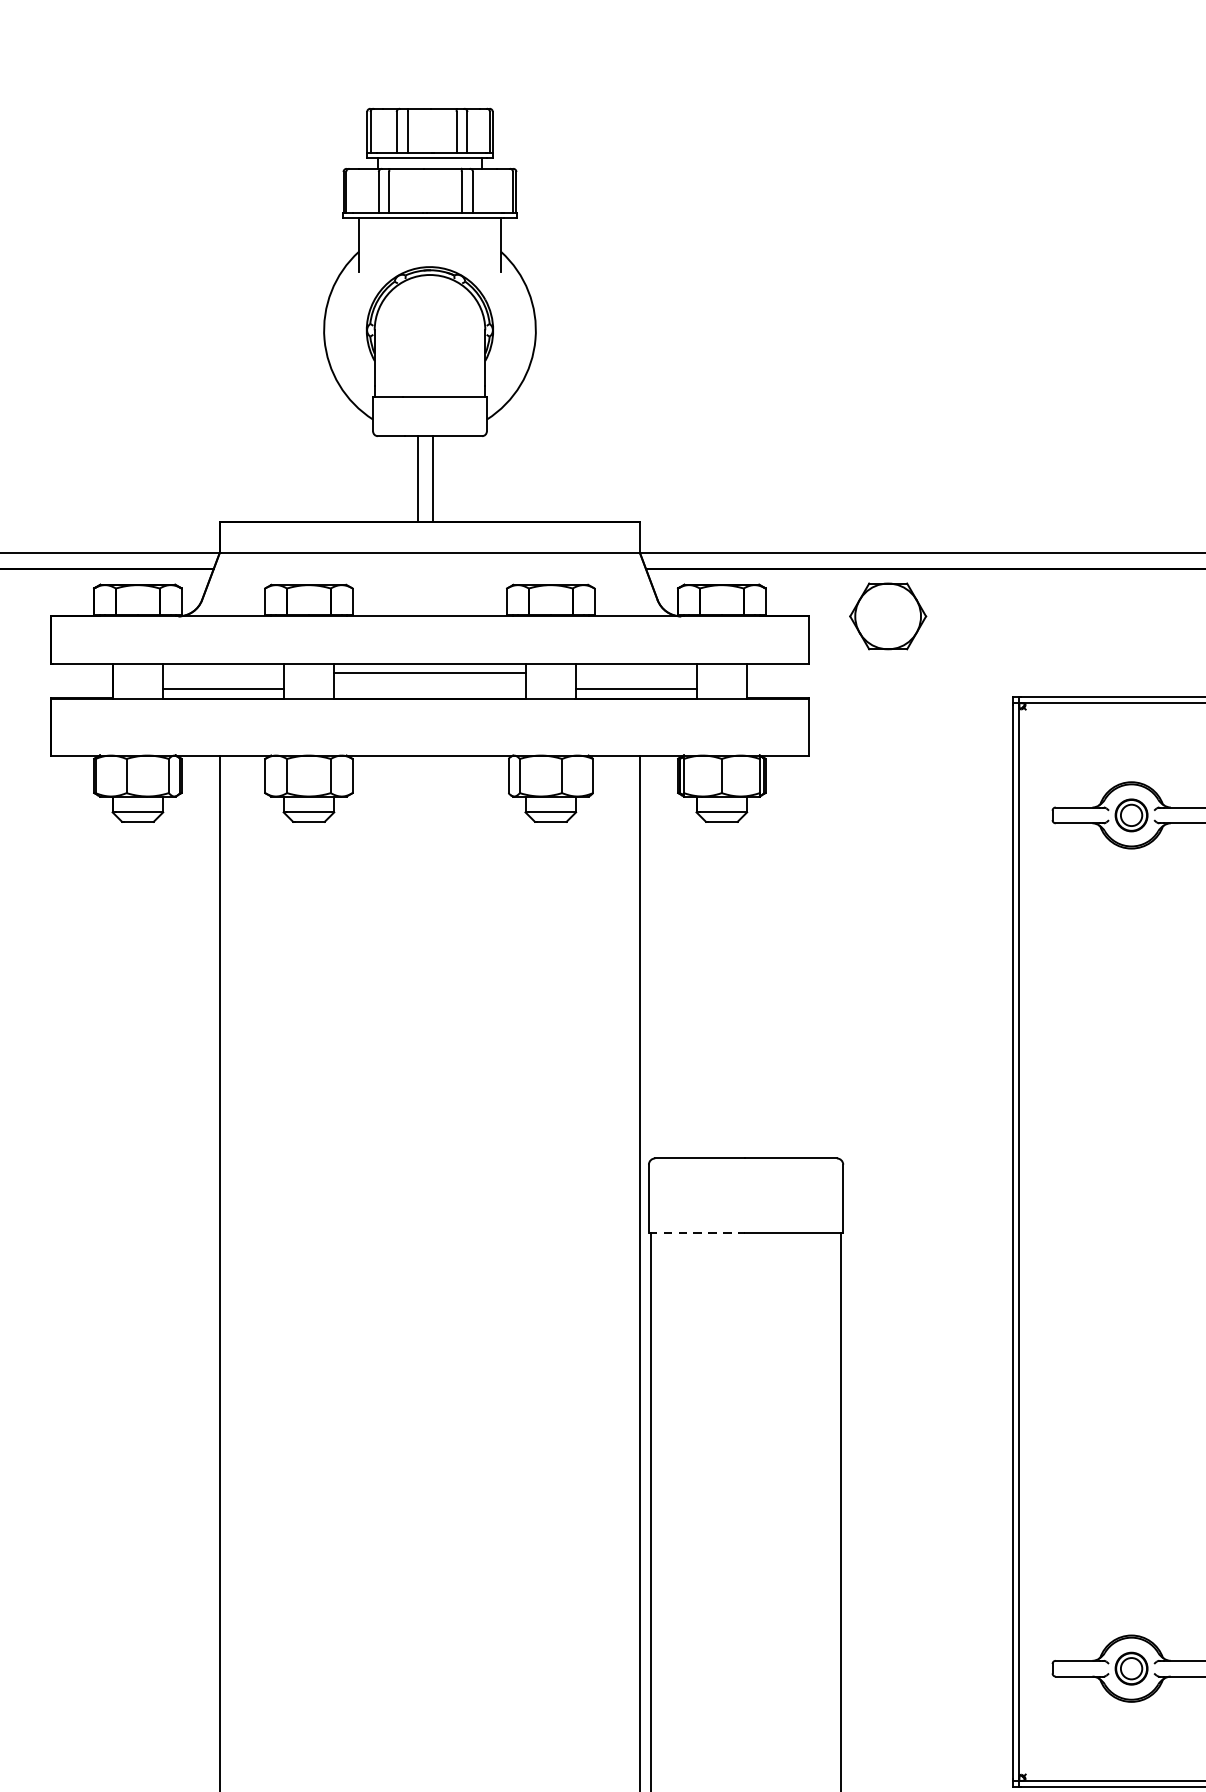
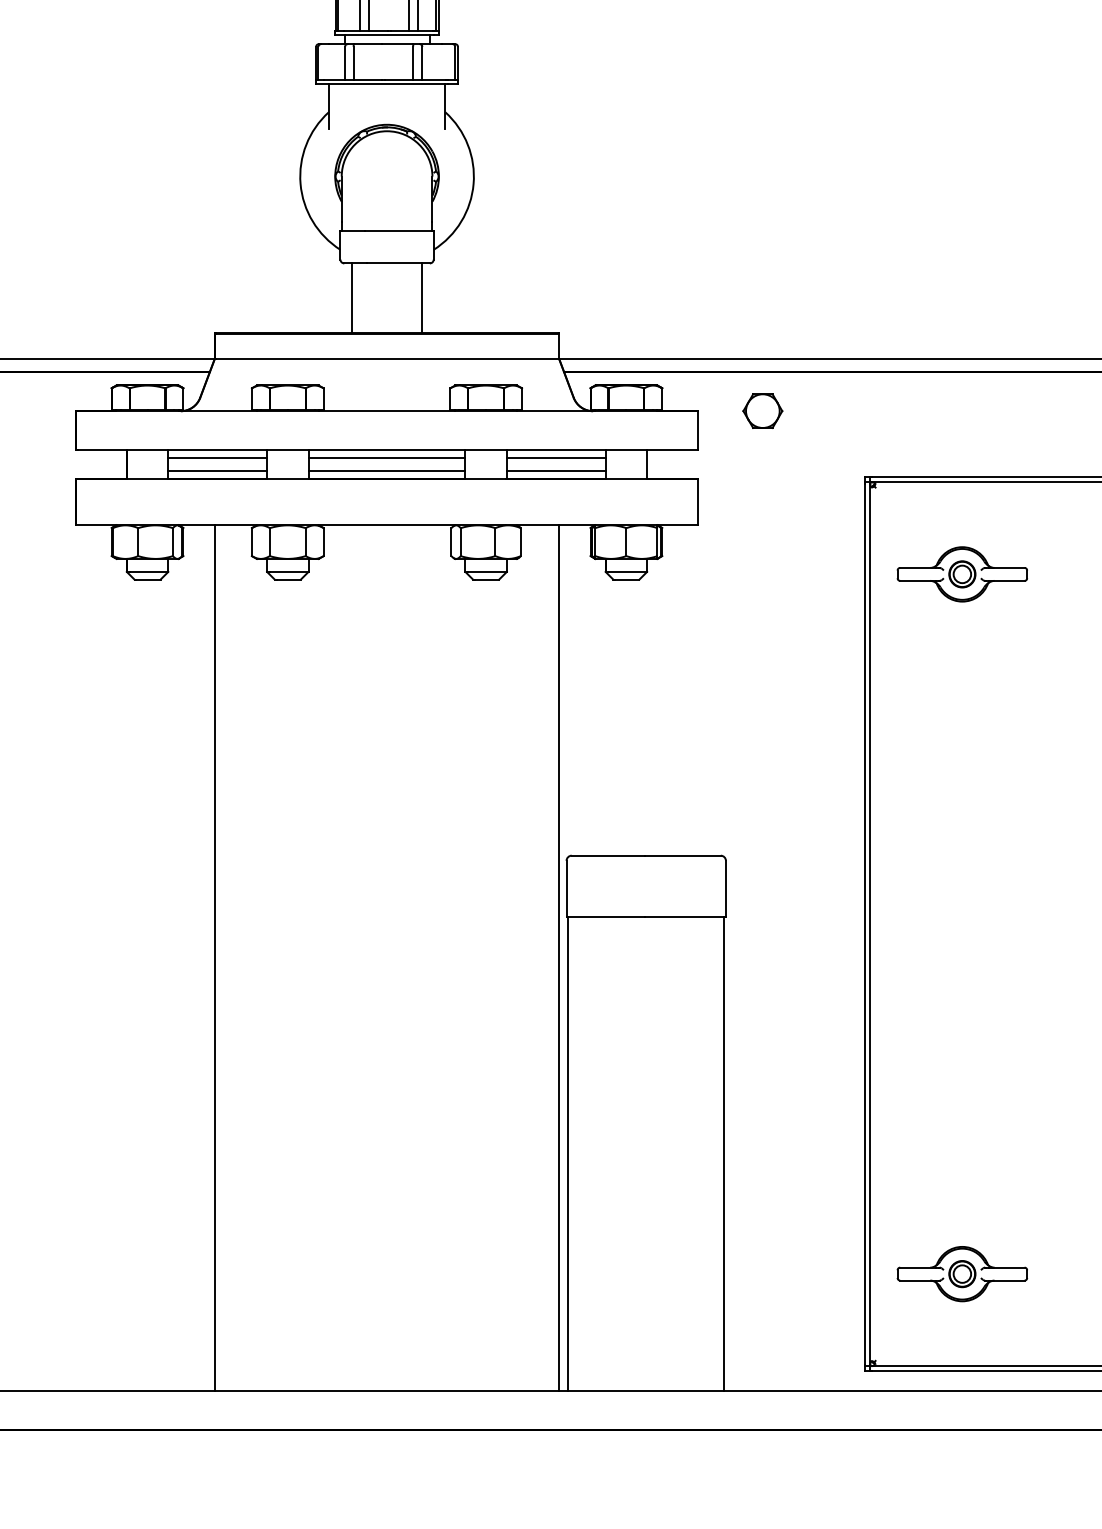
line: (417, 478) -> (421, 298), moved
line: (432, 478) -> (352, 298), moved
part: (887, 615) -> (762, 410), size x0.62
line: (223, 672) -> (217, 457), added
line: (635, 672) -> (555, 457), added
line: (429, 688) -> (386, 470), added
line: (697, 1232) -> (606, 916), dashed -> solid

